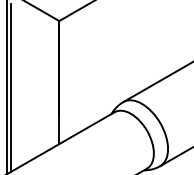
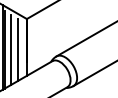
line: (25, 87) -> (11, 49), added
line: (41, 87) -> (18, 49), added

